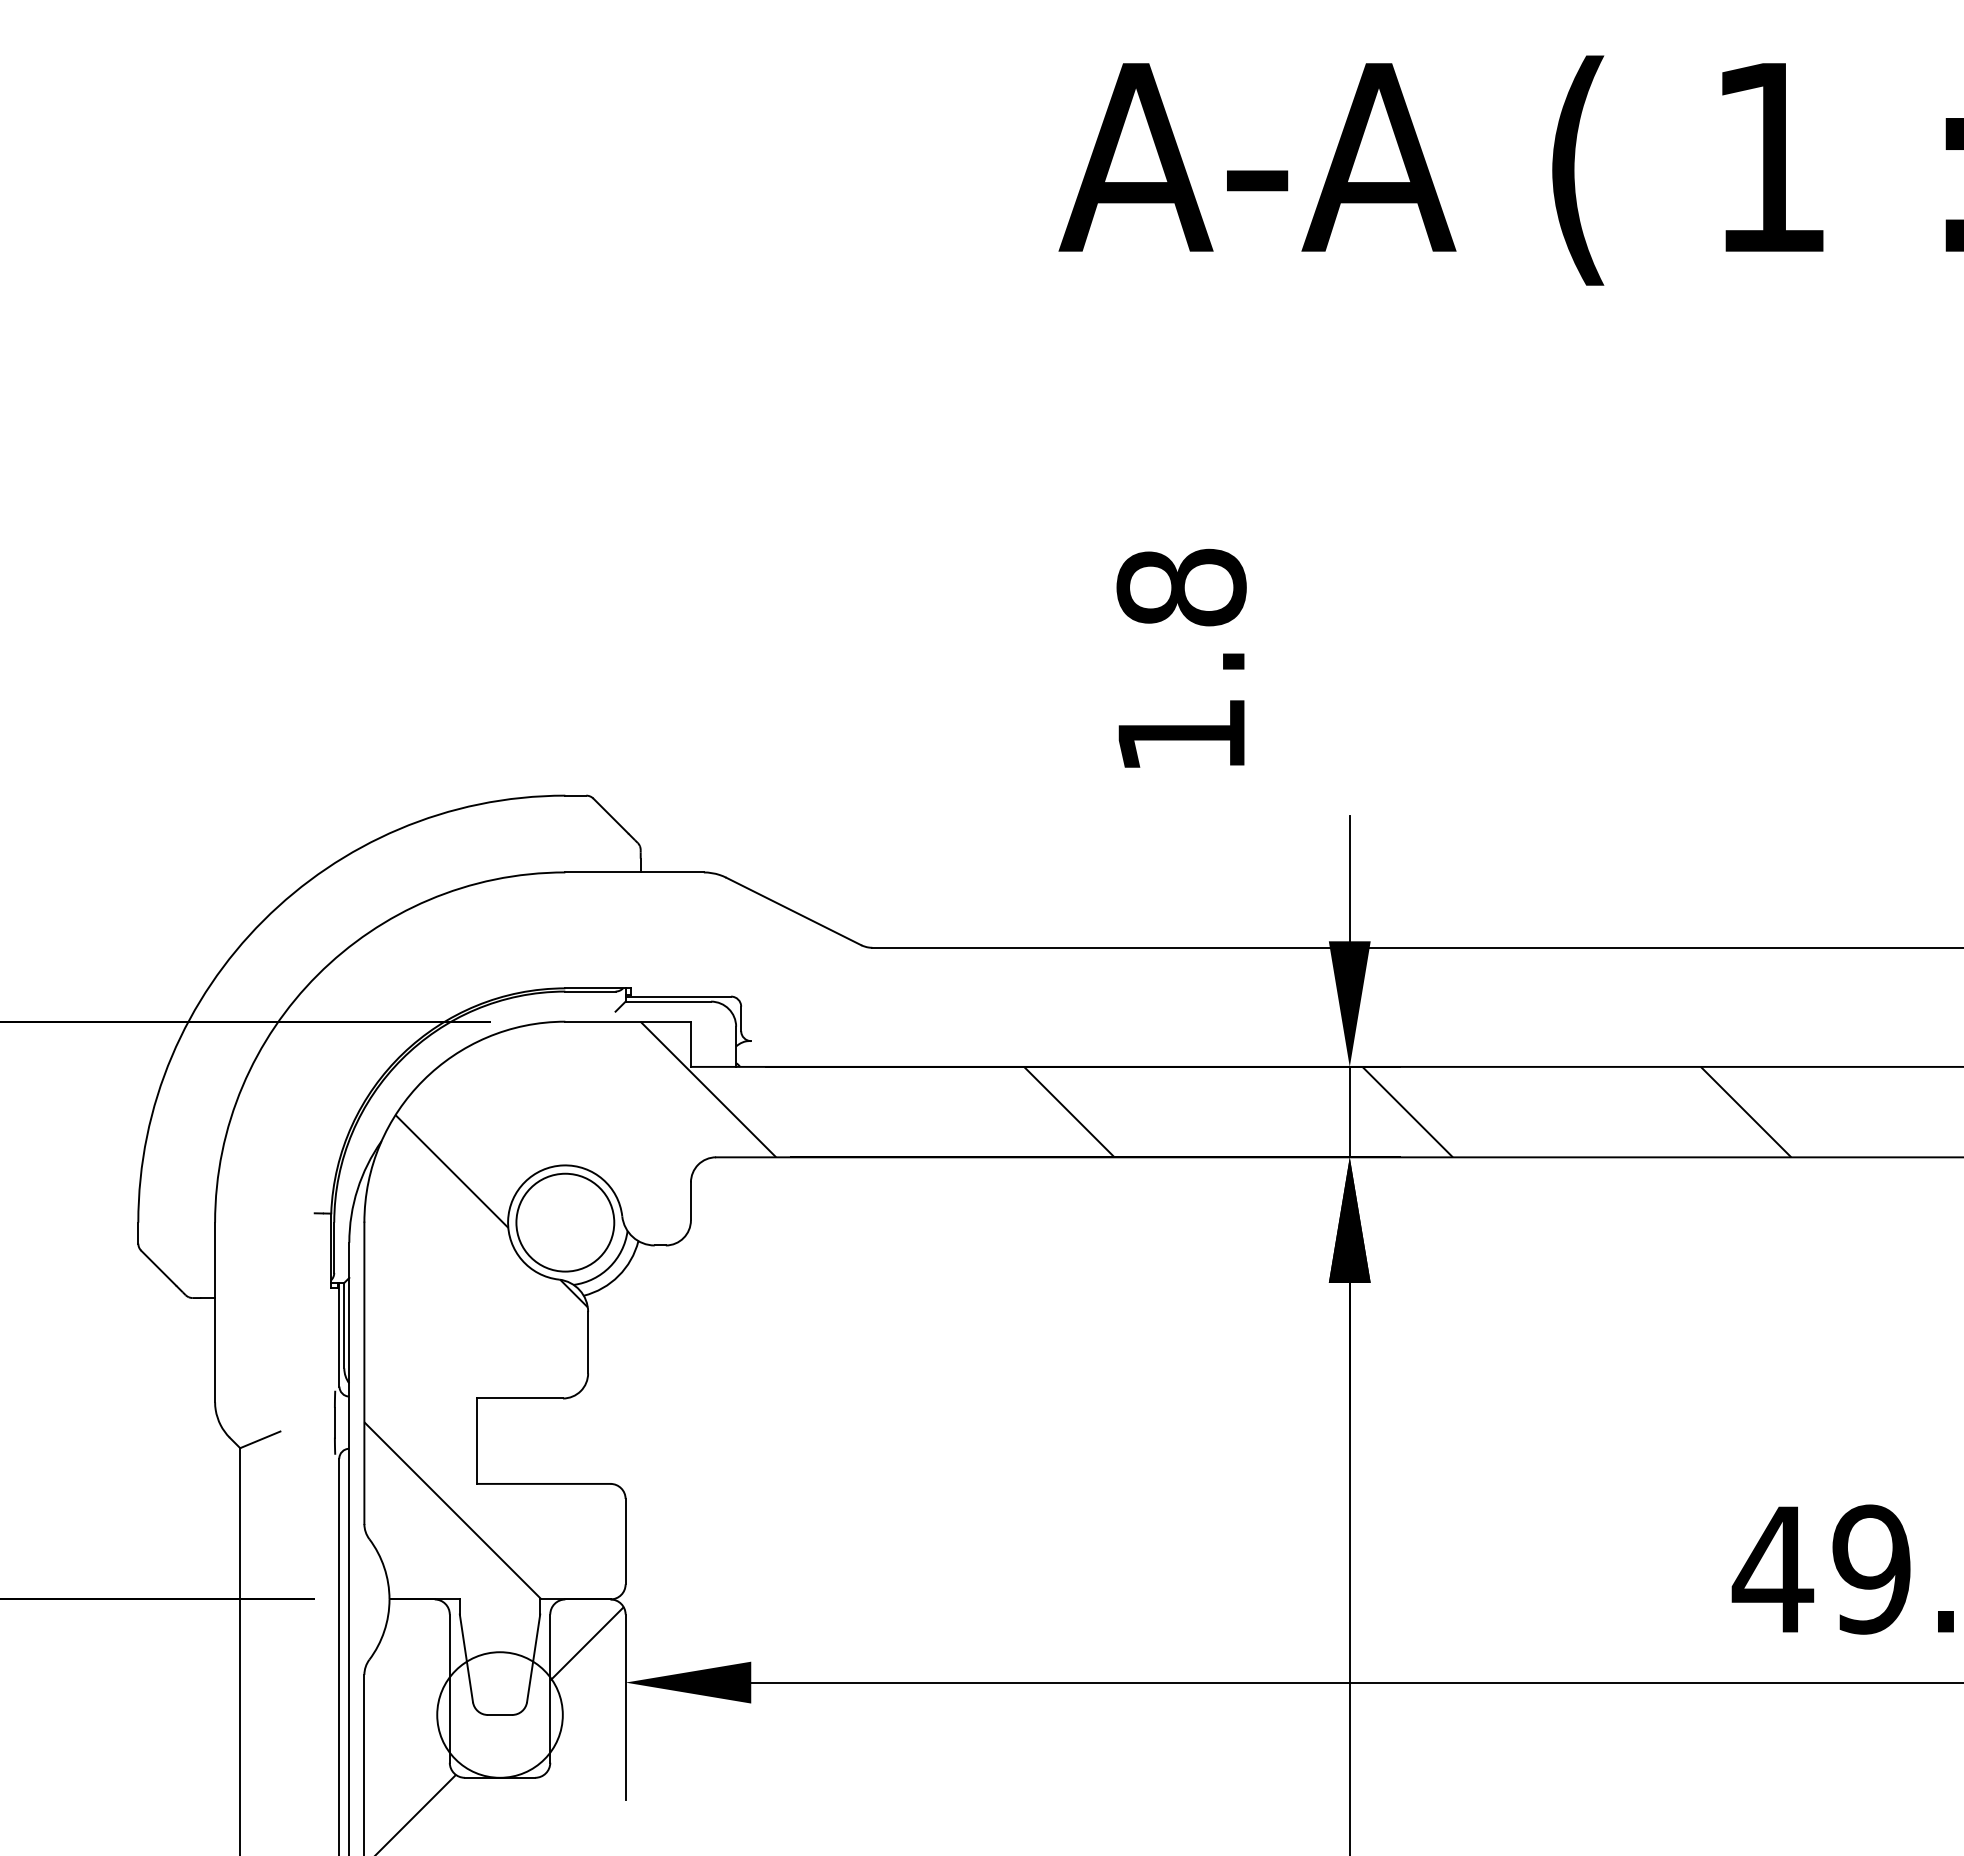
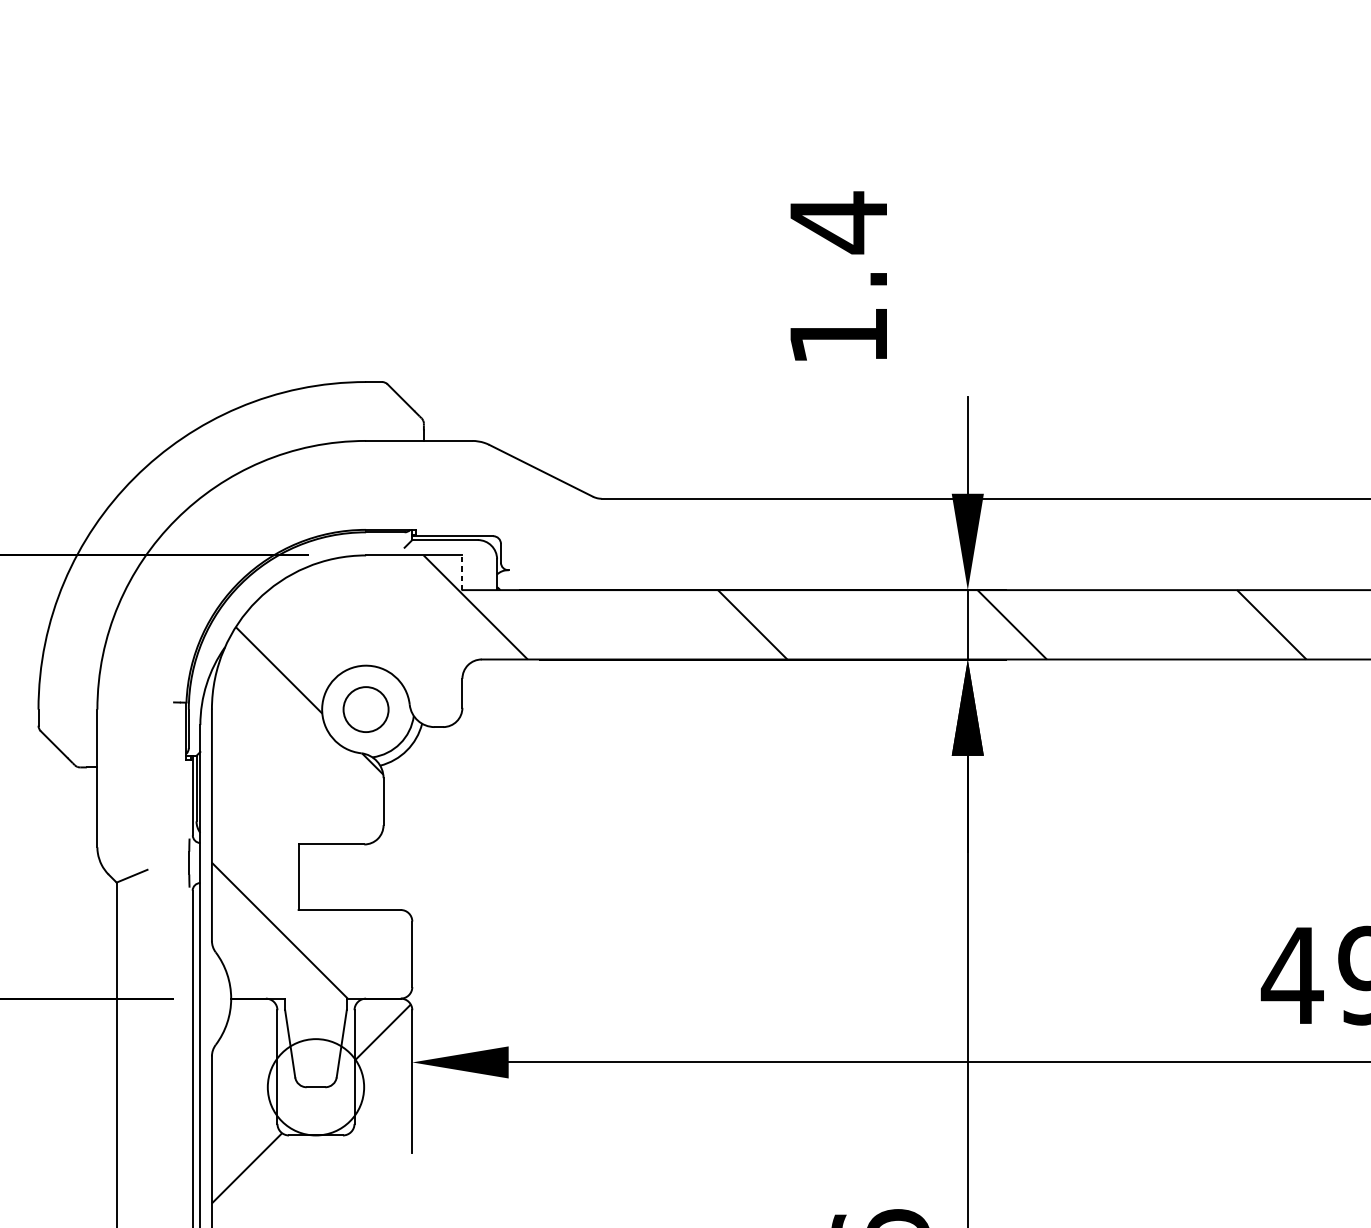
text: (1181, 588) -> (838, 223), 1.8 -> 1.4
line: (690, 1044) -> (462, 572), solid -> dashed
circle: (565, 1222) -> (366, 709), size x0.6

